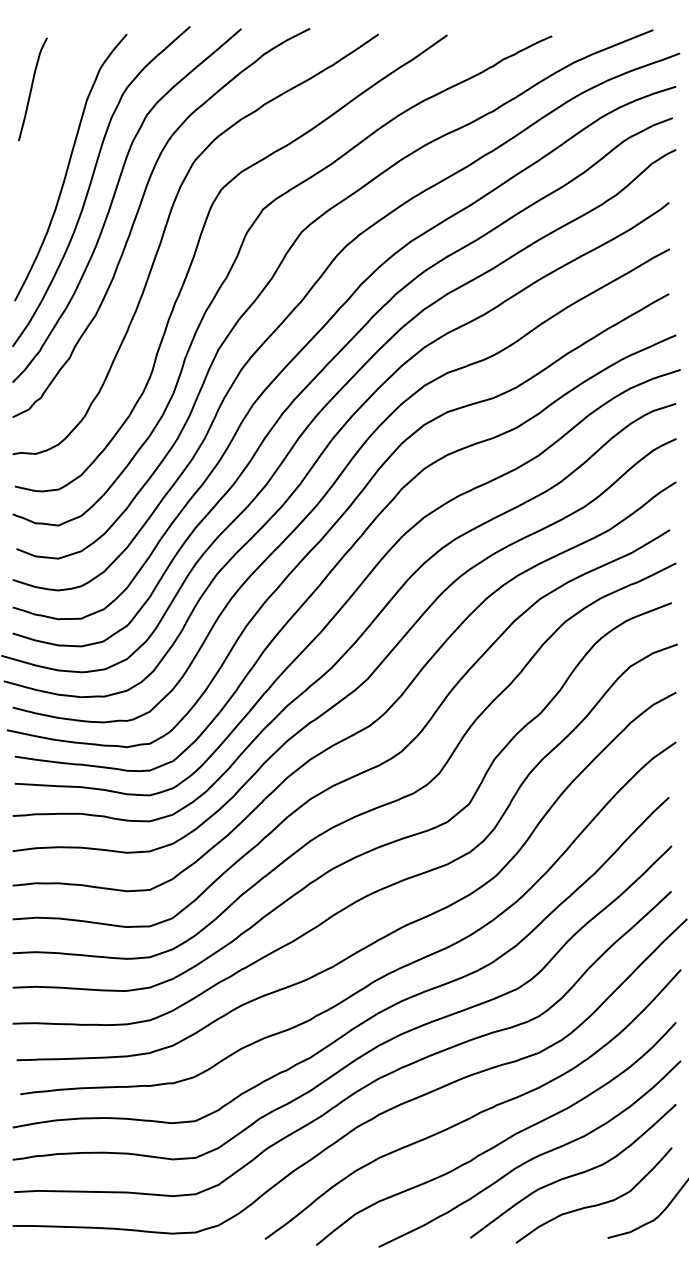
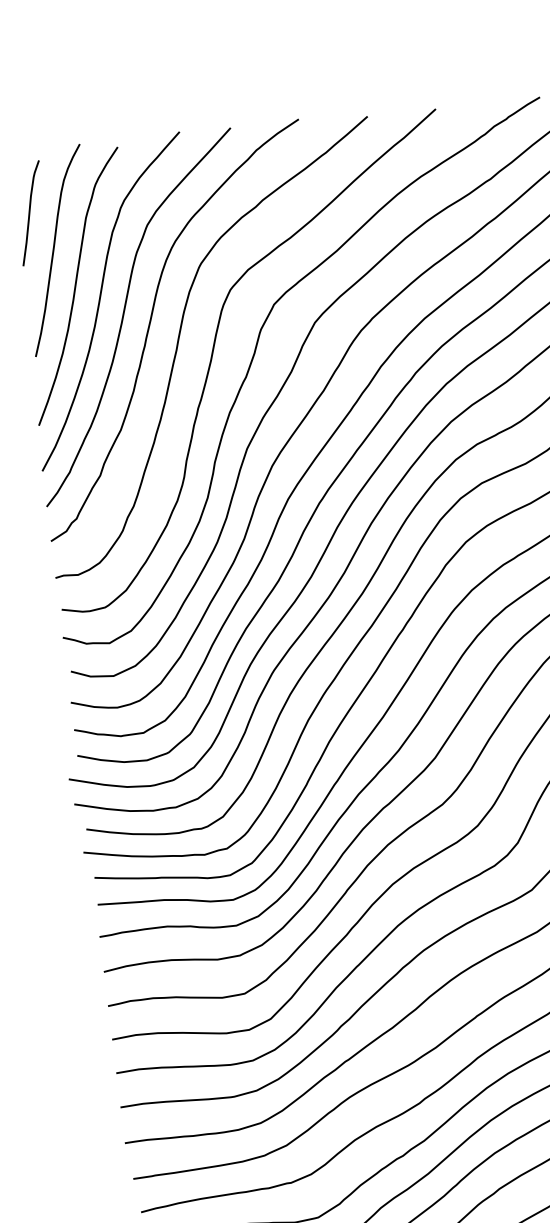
curve: (51, 129) -> (54, 250), added

